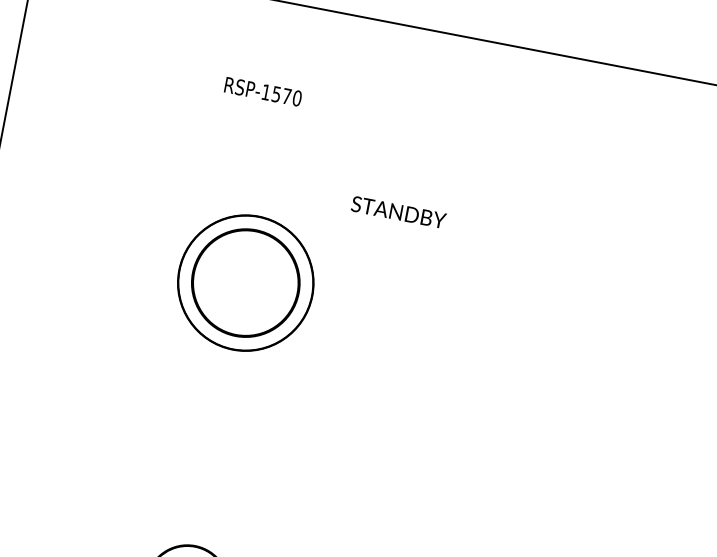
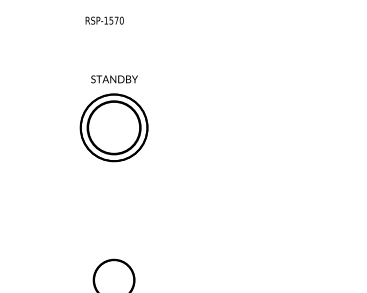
text: (262, 91) -> (104, 20), moved
text: (398, 212) -> (114, 79), moved

